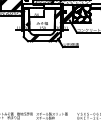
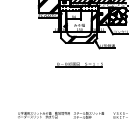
part: (41, 63) -> (78, 64), added

